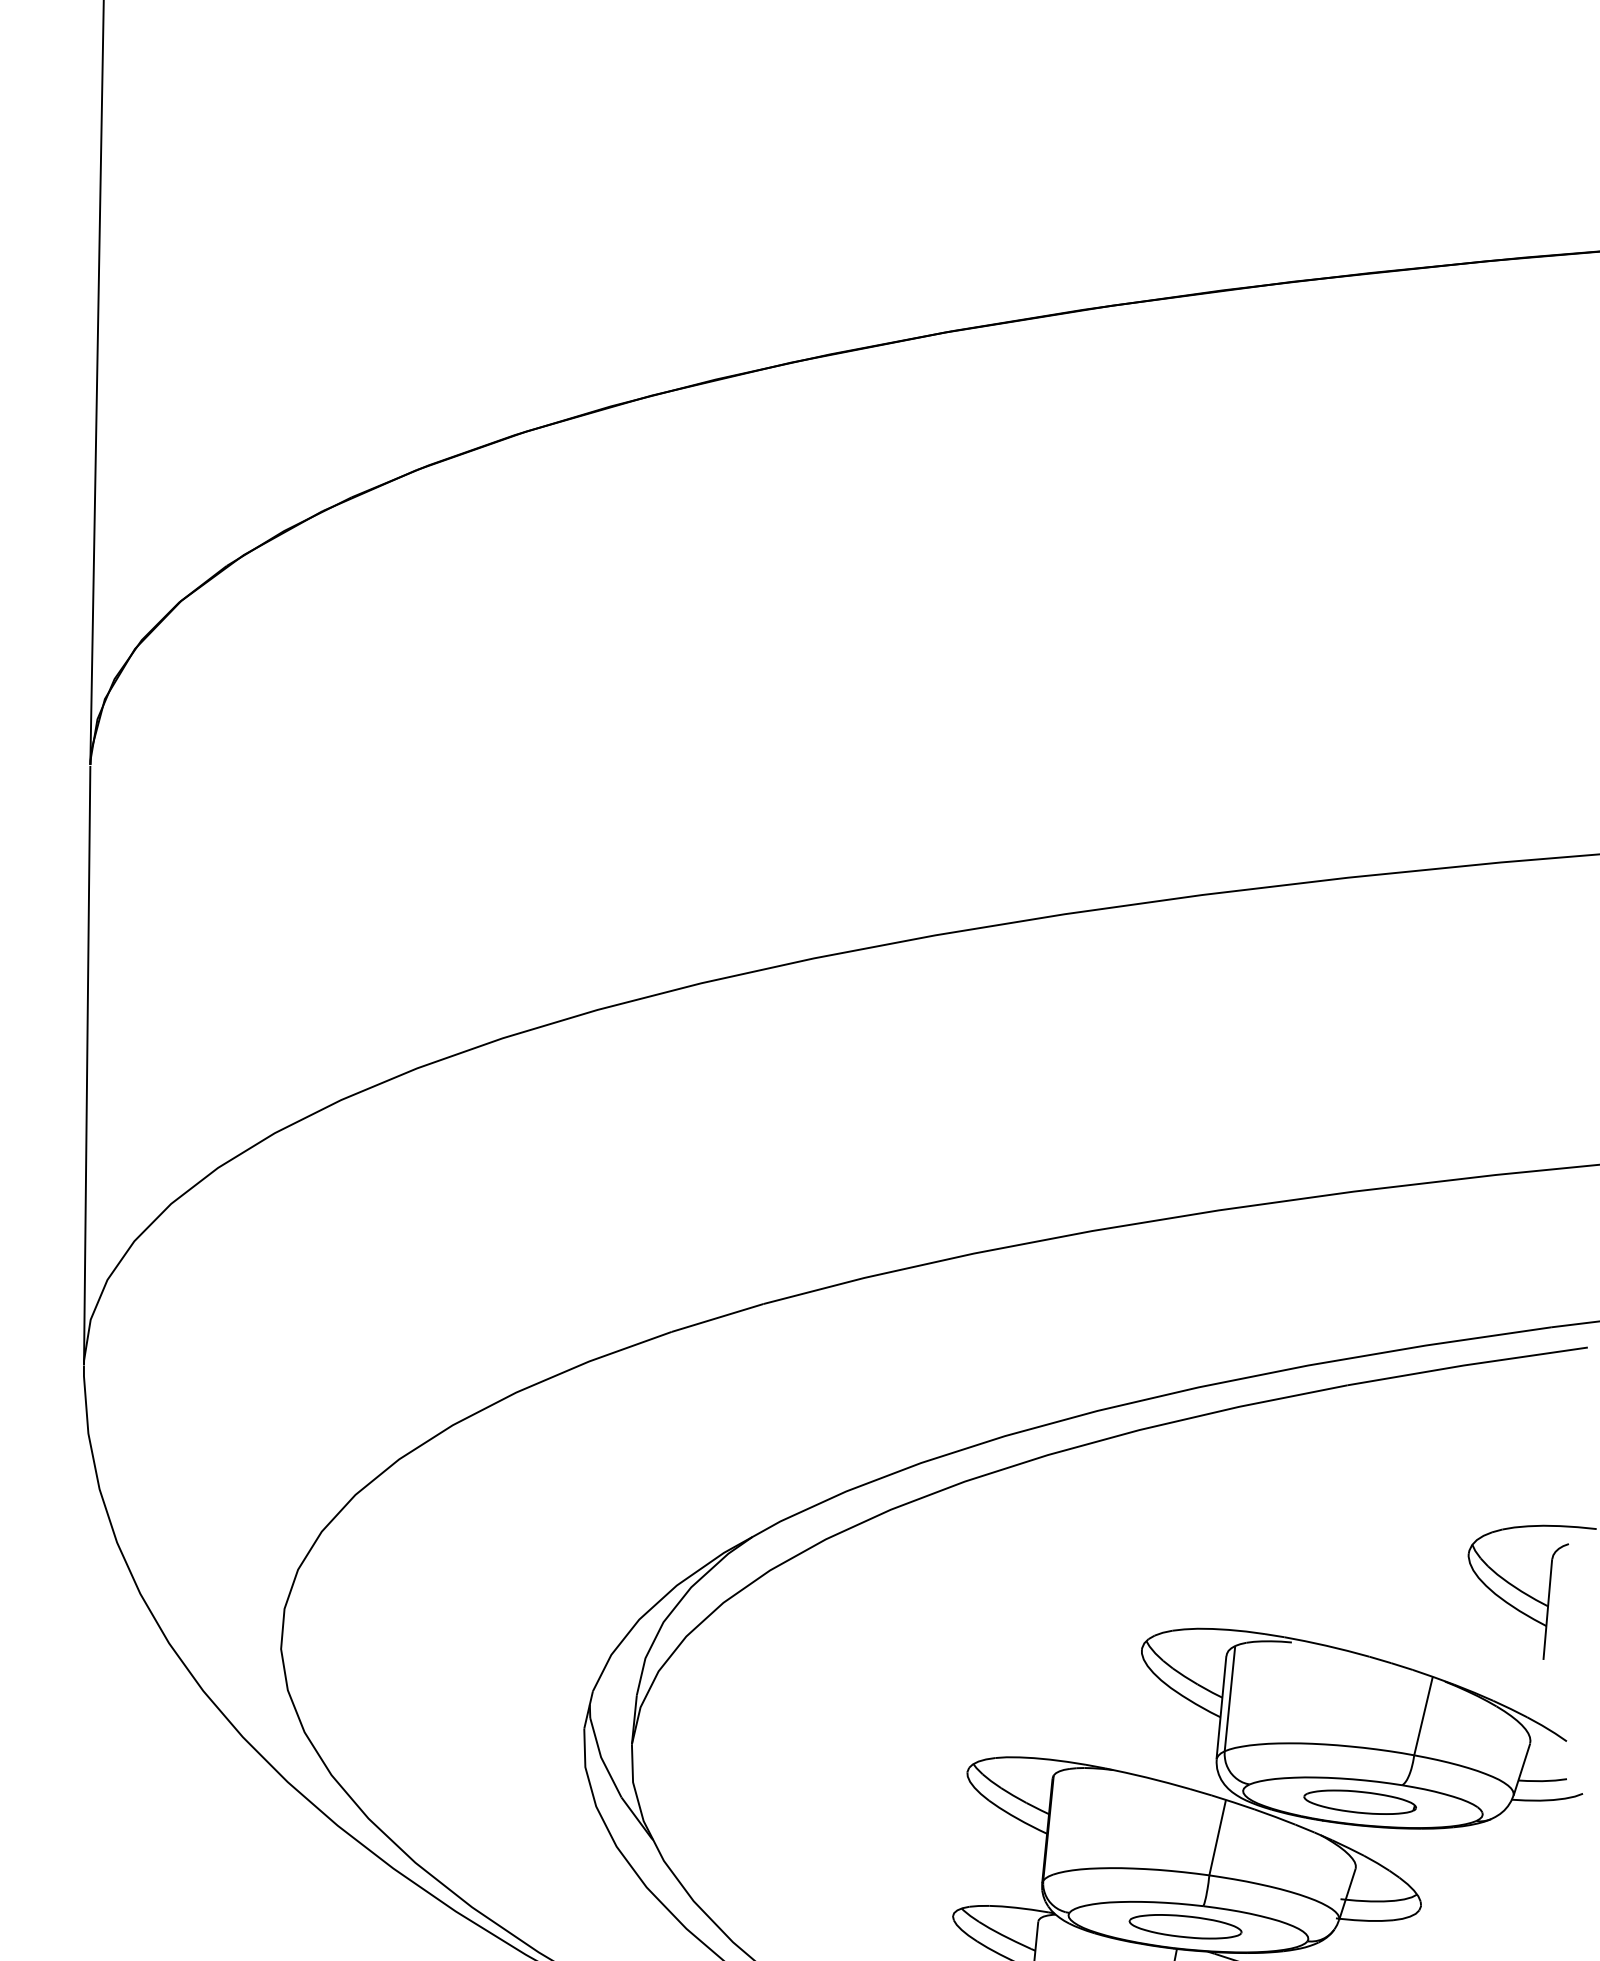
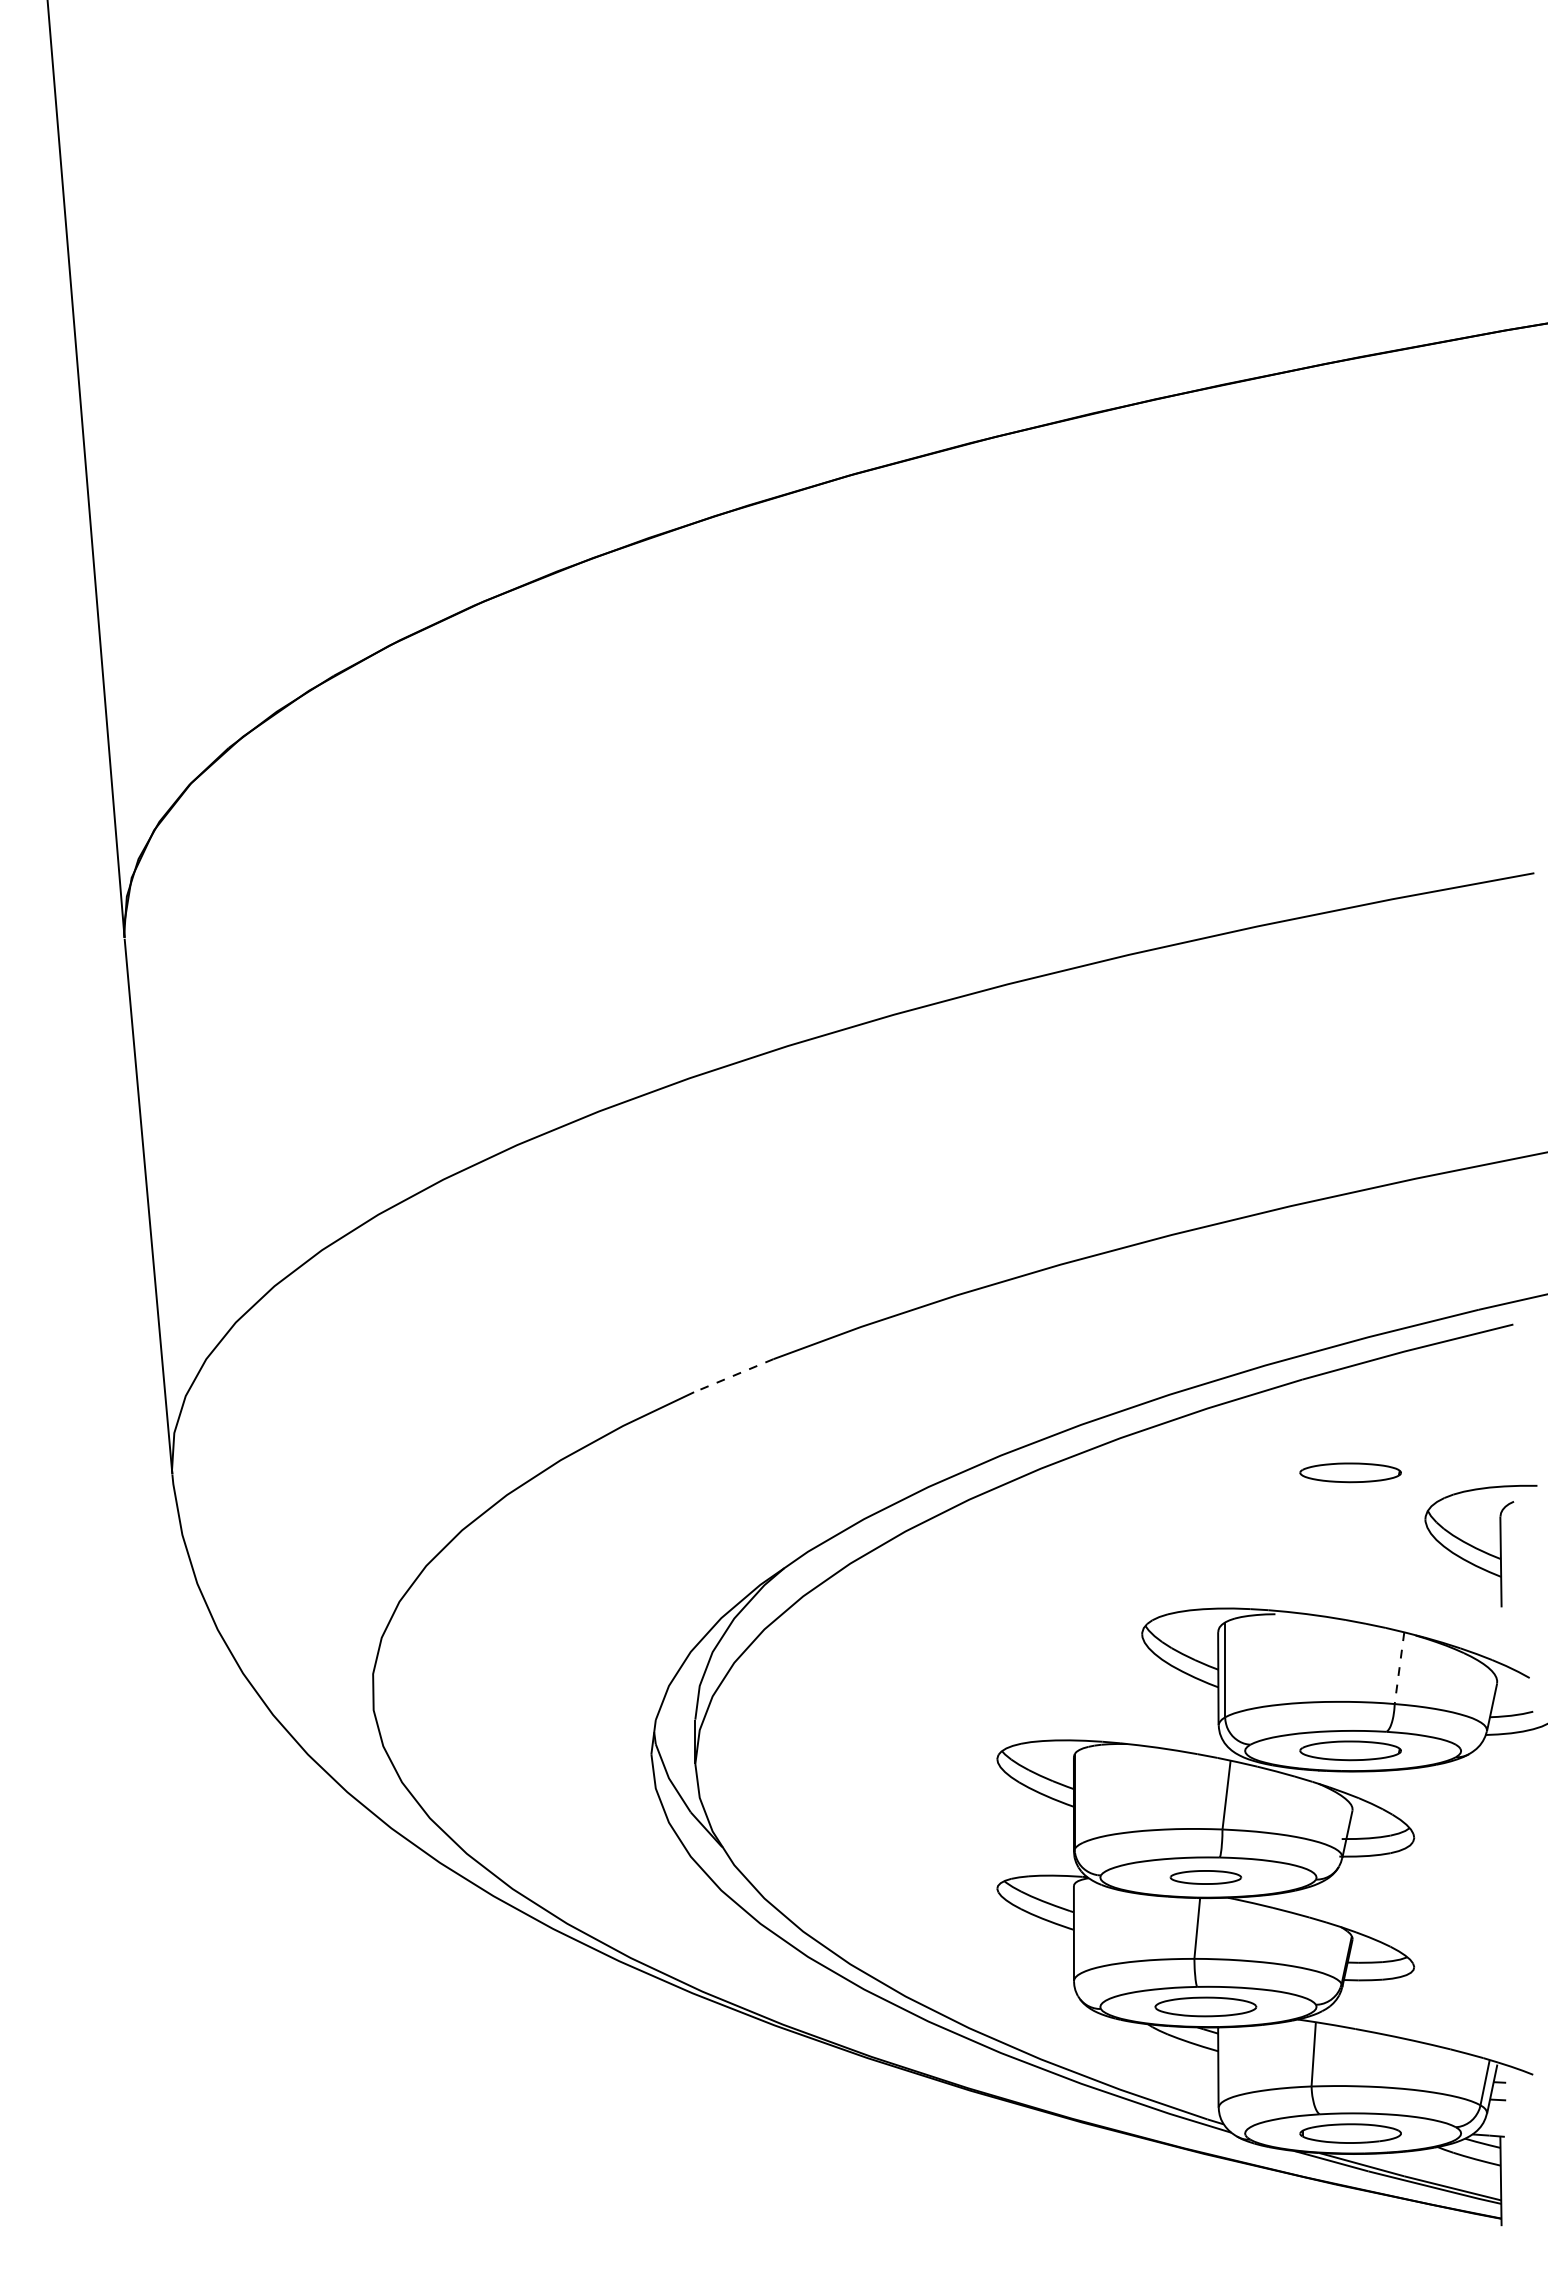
line: (717, 1317) -> (733, 1375), solid -> dashed
part: (1390, 1493) -> (1350, 1472), added
line: (1423, 1716) -> (1399, 1668), solid -> dashed
part: (1185, 1926) -> (1205, 1877), size x0.7

